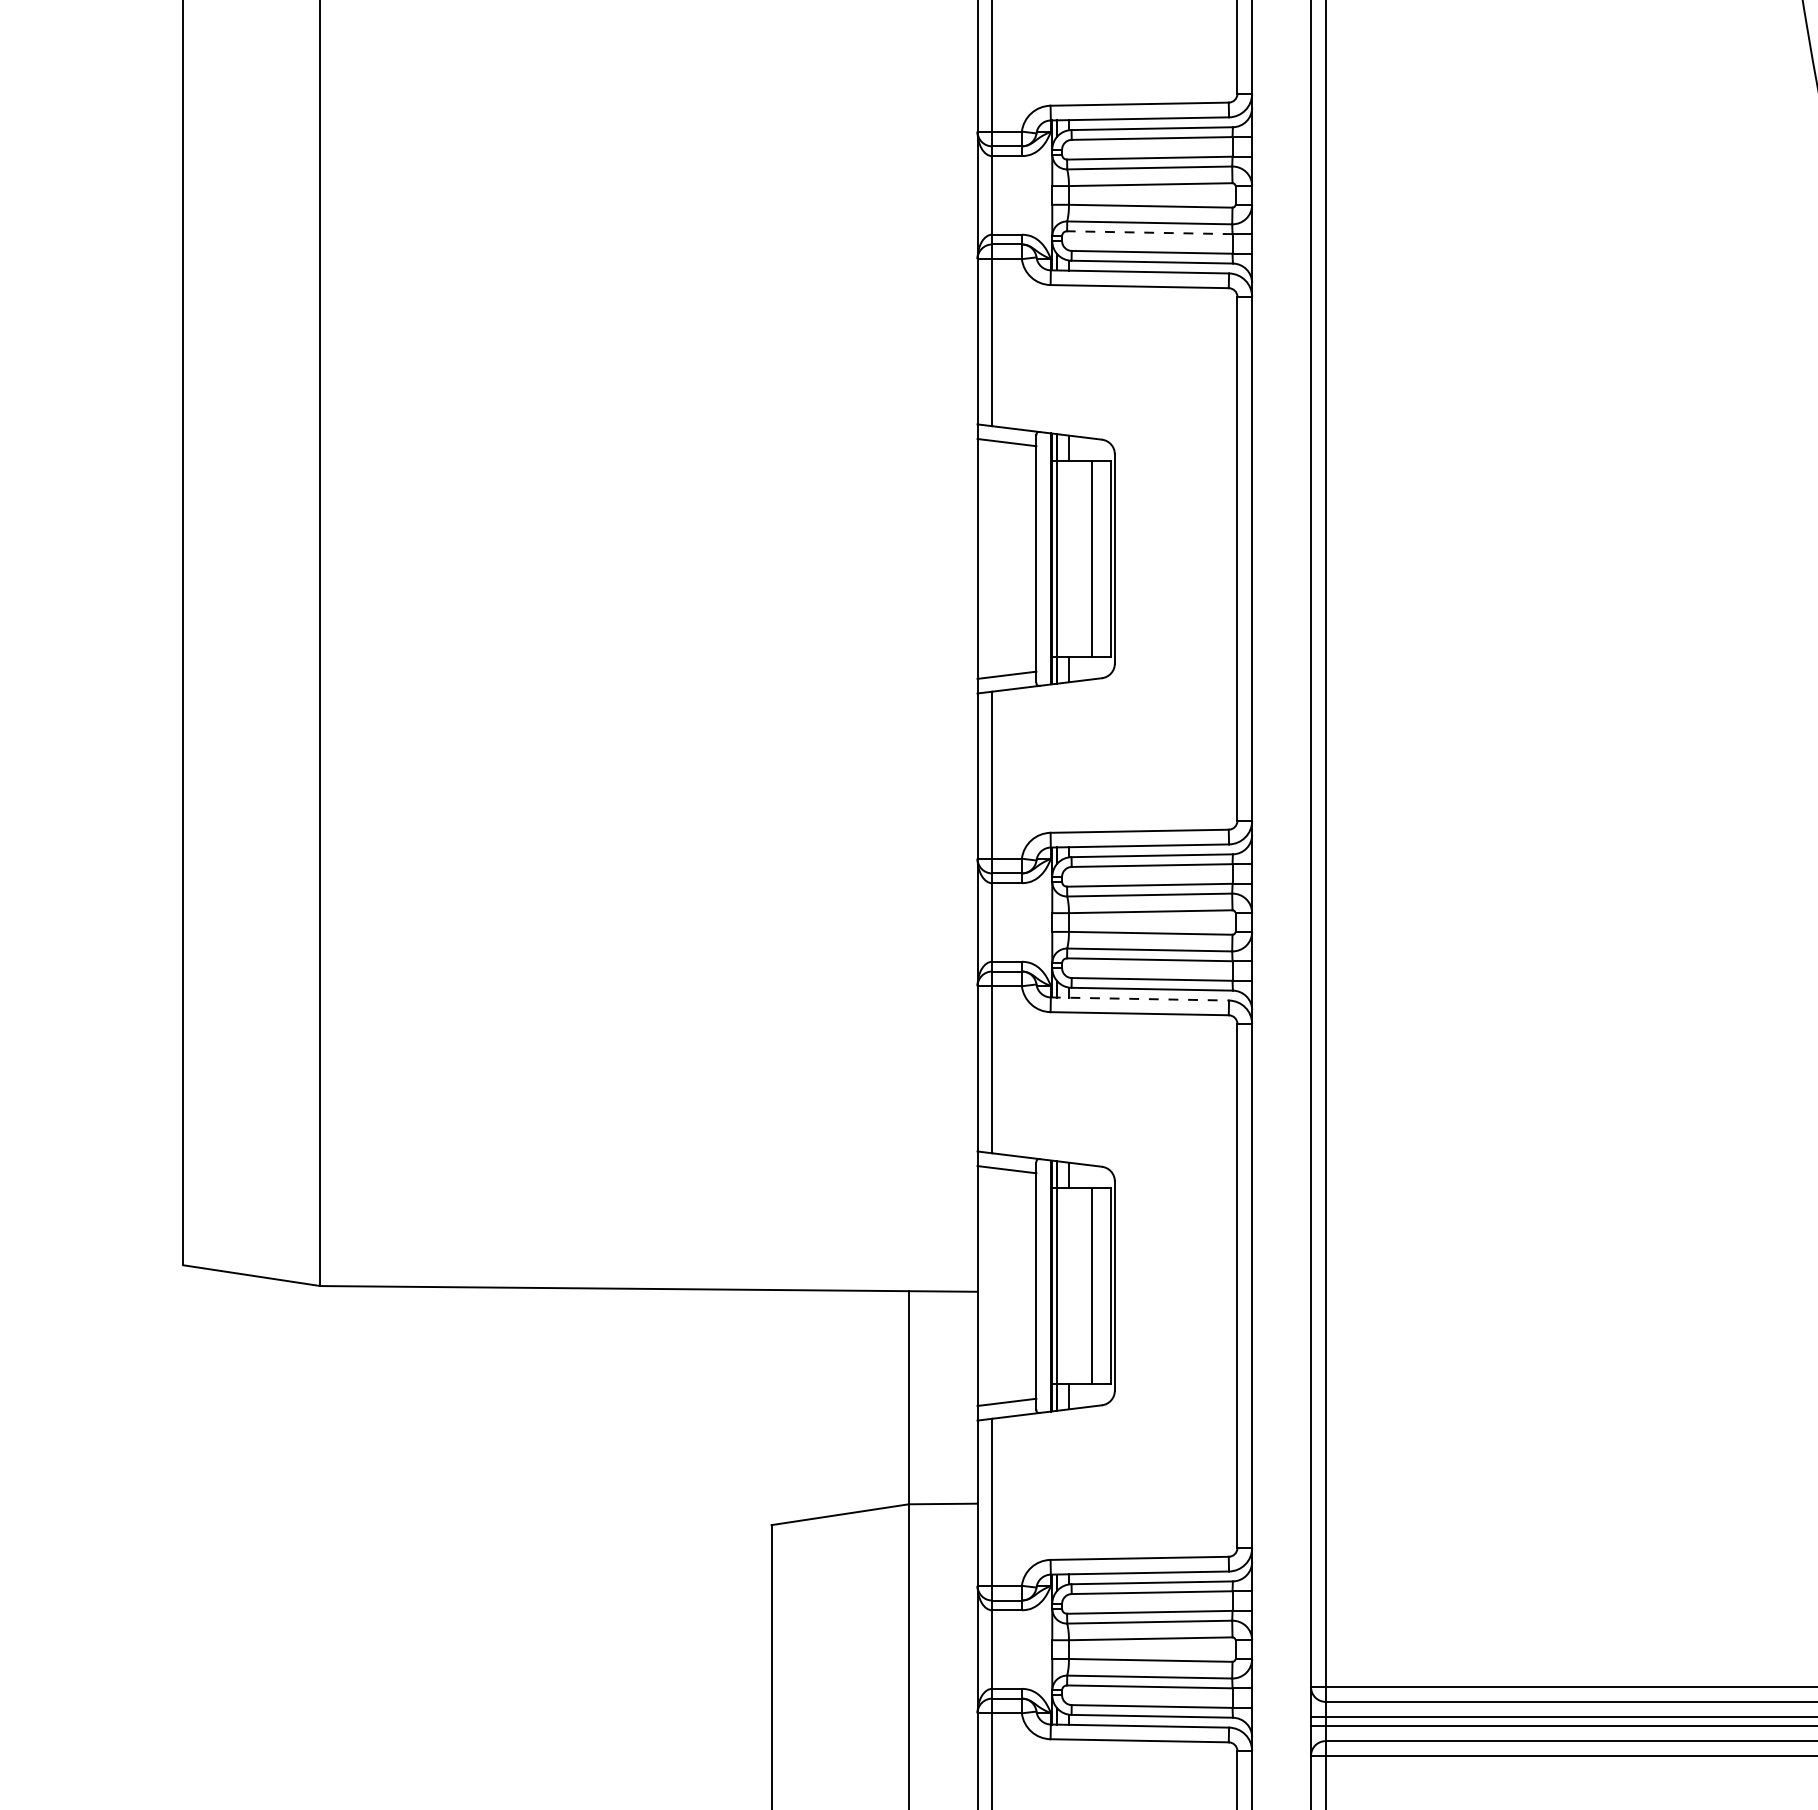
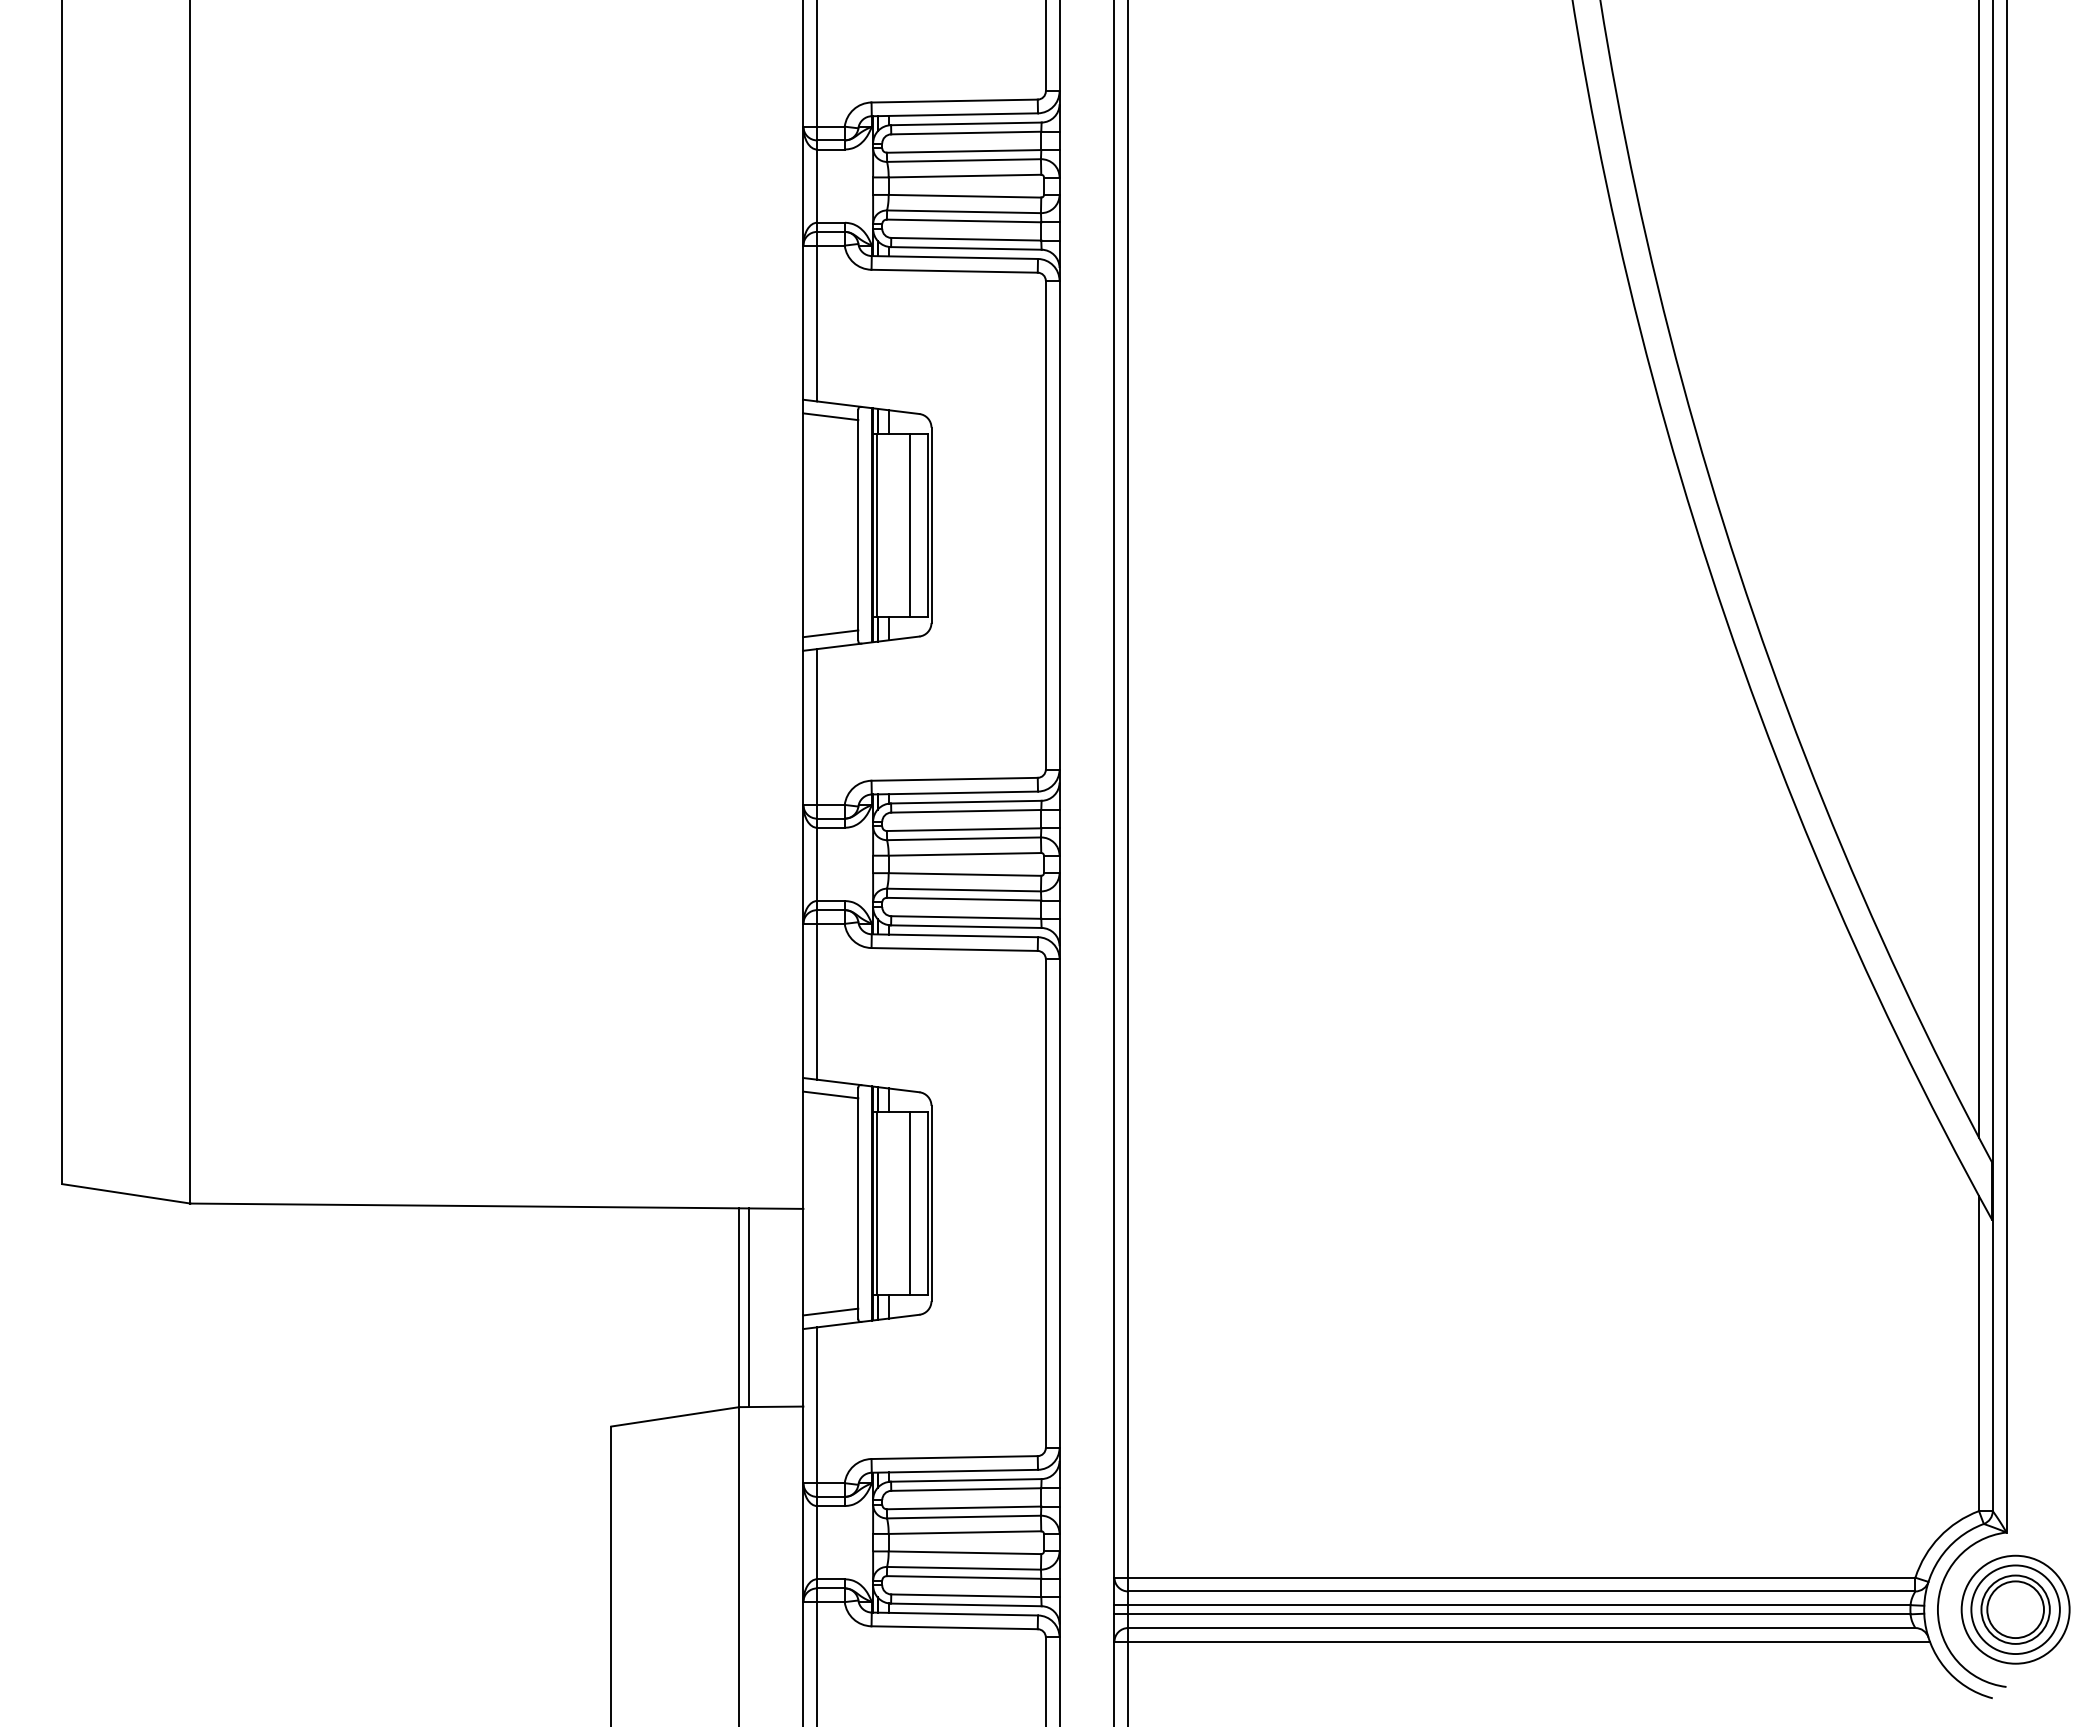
line: (1149, 232) -> (963, 220), dashed -> solid
line: (1140, 998) -> (955, 935), dashed -> solid
line: (918, 1397) -> (748, 1307), added

